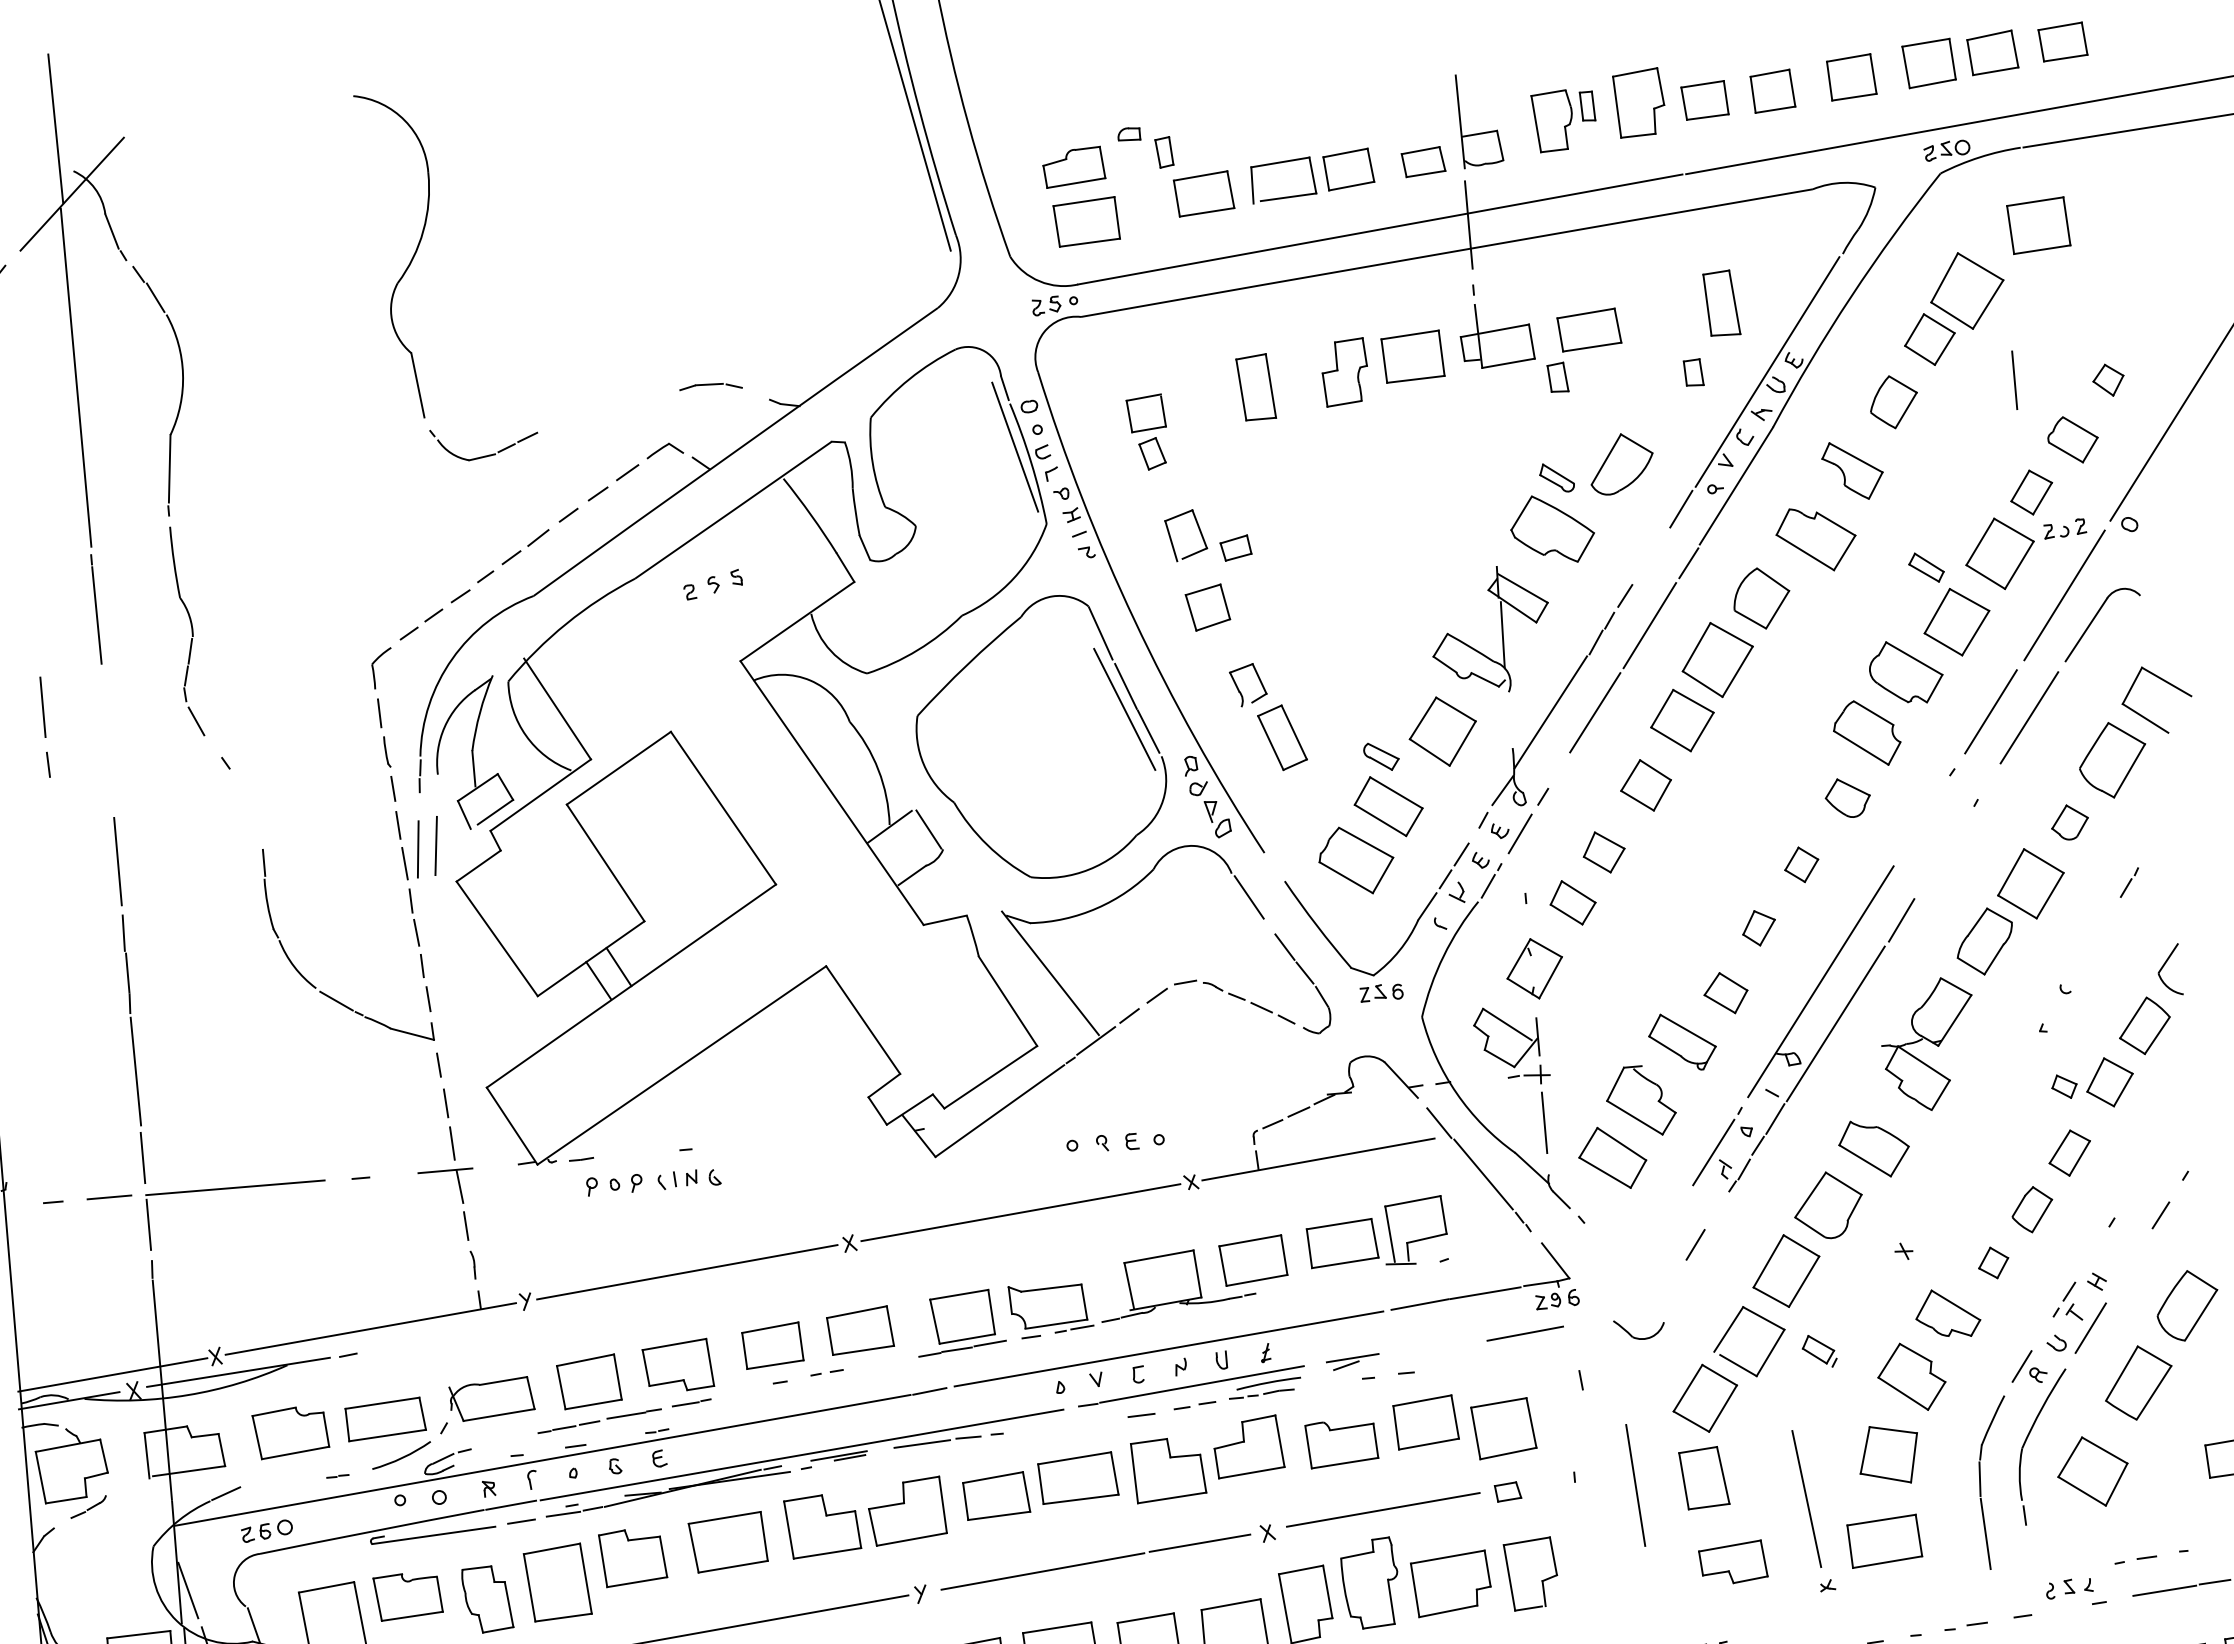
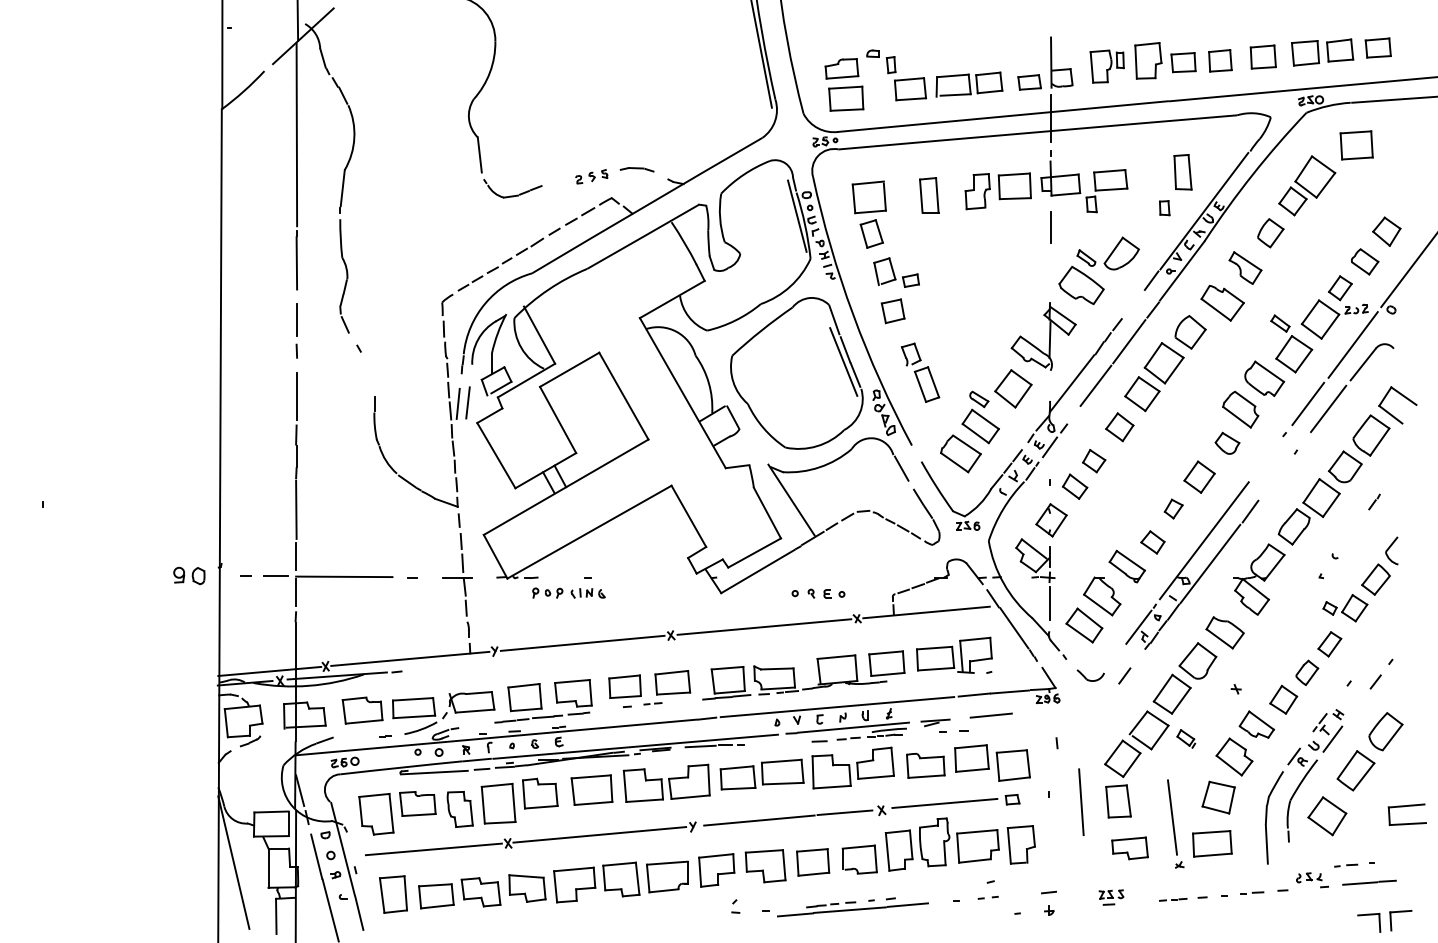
line: (2014, 380) -> (1050, 227), moved
part: (2107, 380) -> (1386, 231), size x1.67
part: (1146, 432) -> (868, 214), size x1.67
part: (712, 584) -> (591, 176), moved
line: (44, 726) -> (296, 330), moved
part: (2070, 821) -> (1345, 466), size x1.67
part: (1801, 863) -> (1199, 476), size x1.67
part: (1993, 1262) -> (1283, 699), size x1.67
part: (1639, 1329) -> (1090, 675), moved
line: (1523, 1333) -> (990, 715), moved

